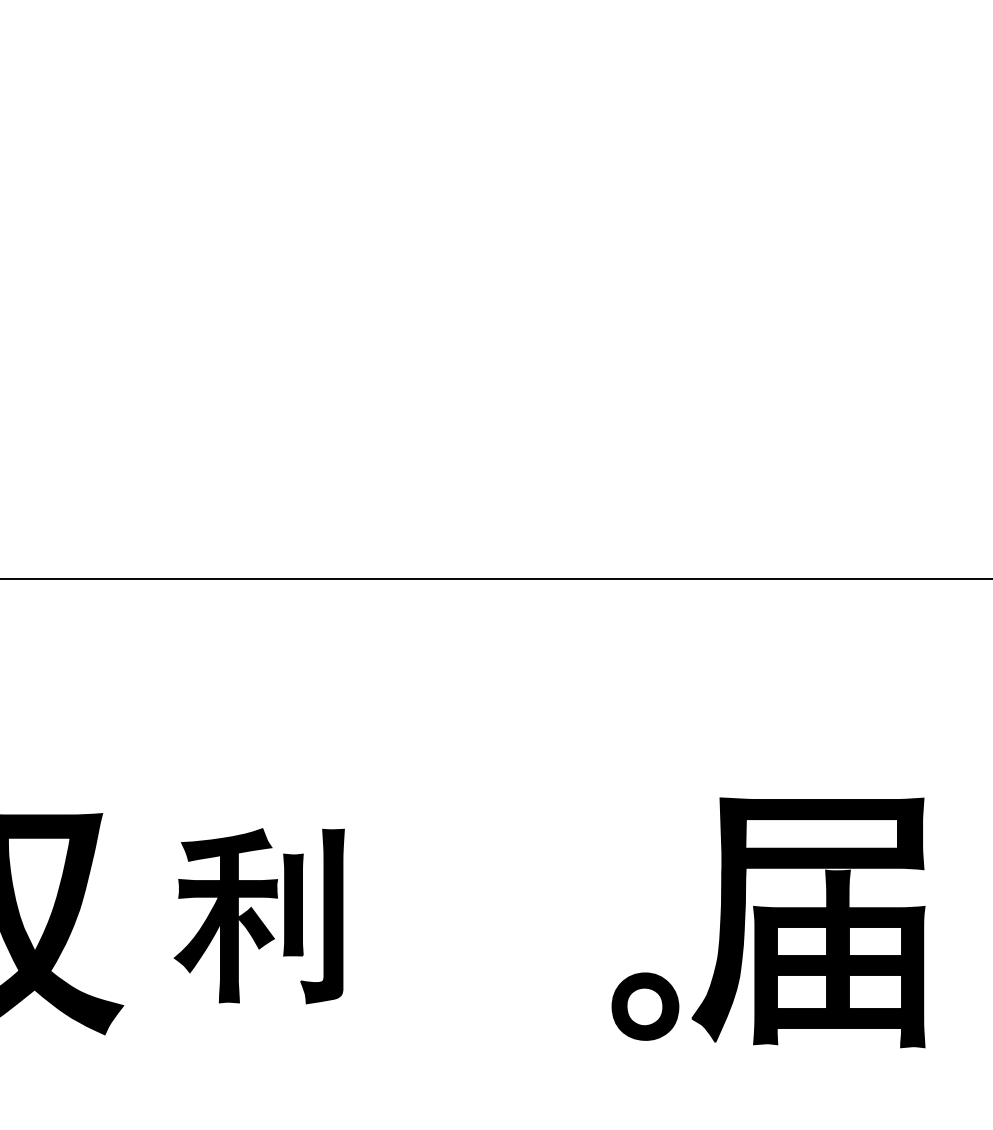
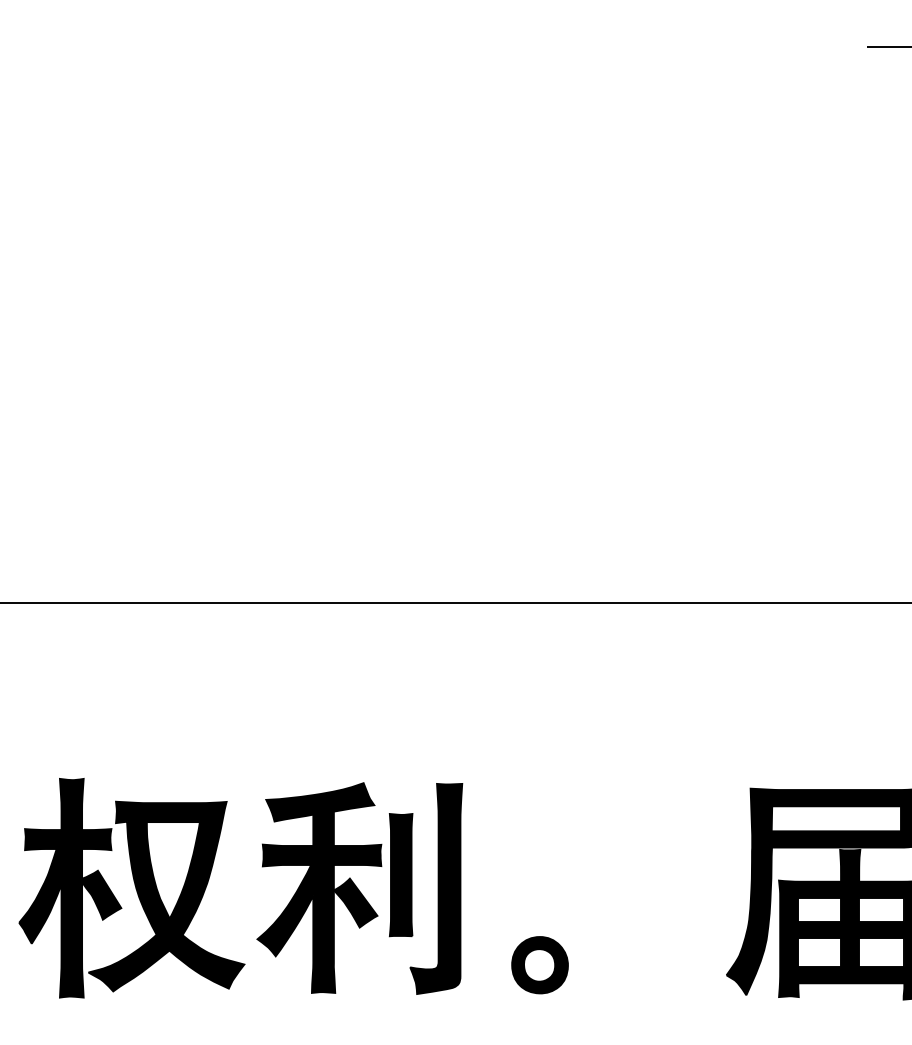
part: (258, 916) -> (359, 888), size x1.43
part: (644, 1007) -> (539, 965), moved

